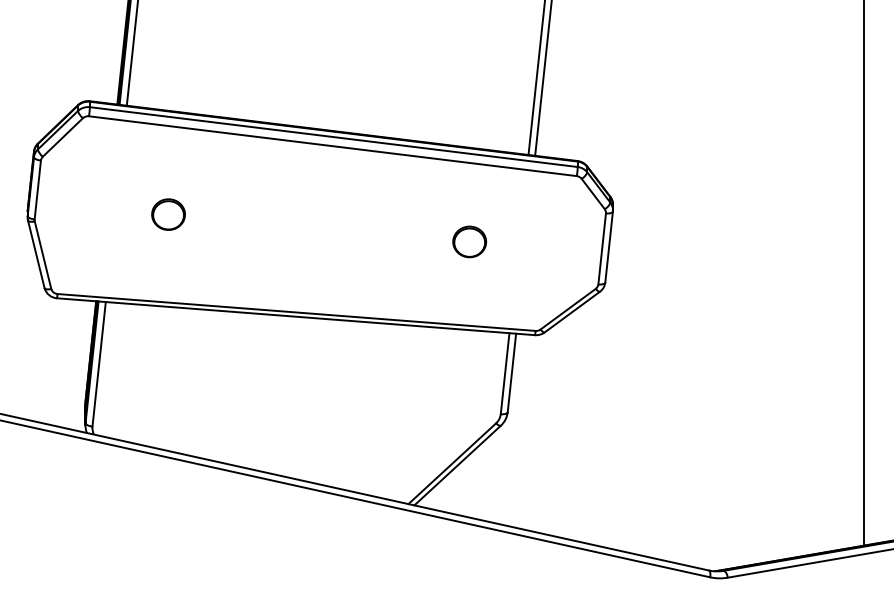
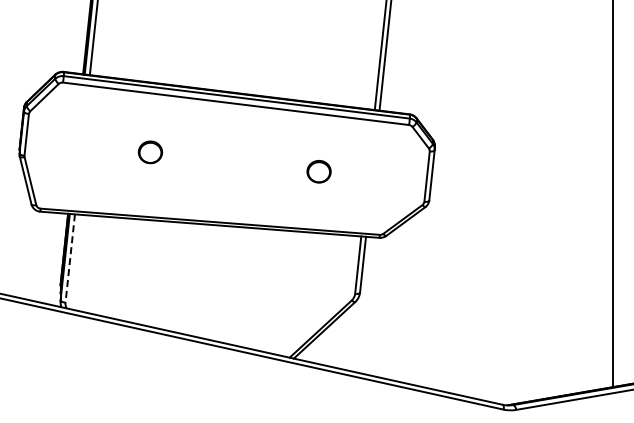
part: (168, 214) -> (150, 152), moved
part: (468, 241) -> (318, 171), moved
line: (99, 365) -> (70, 259), solid -> dashed

